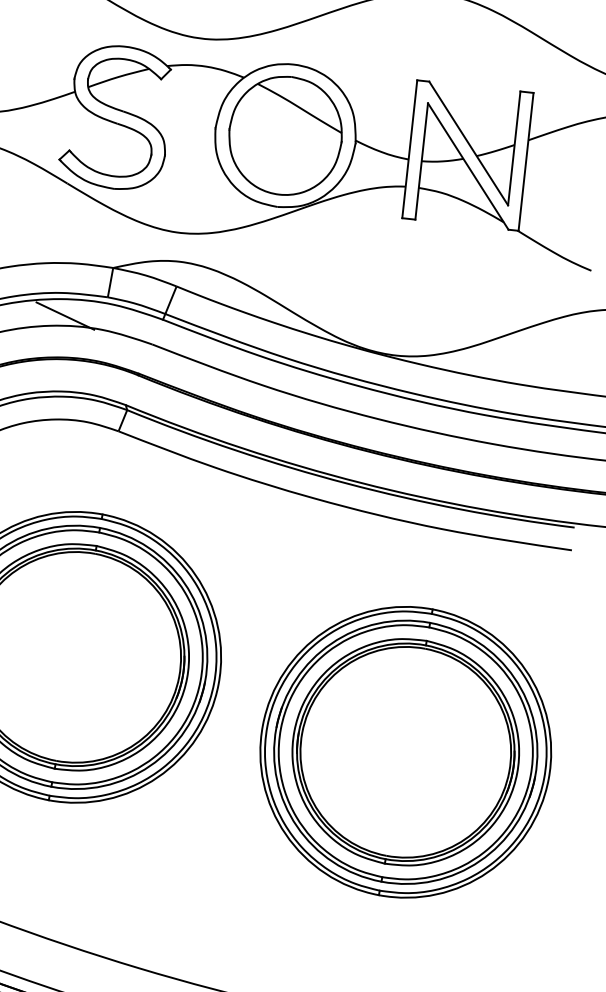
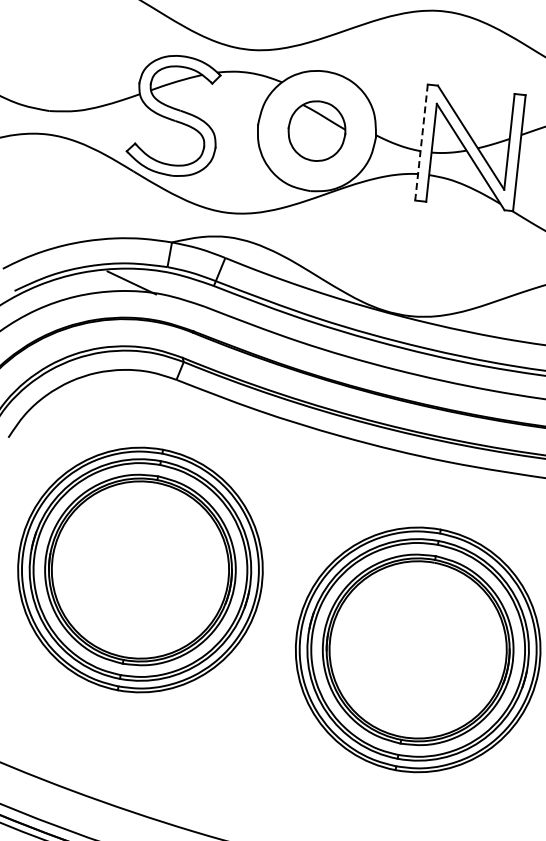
part: (284, 134) -> (316, 130), size x0.6
line: (409, 150) -> (421, 143), solid -> dashed

